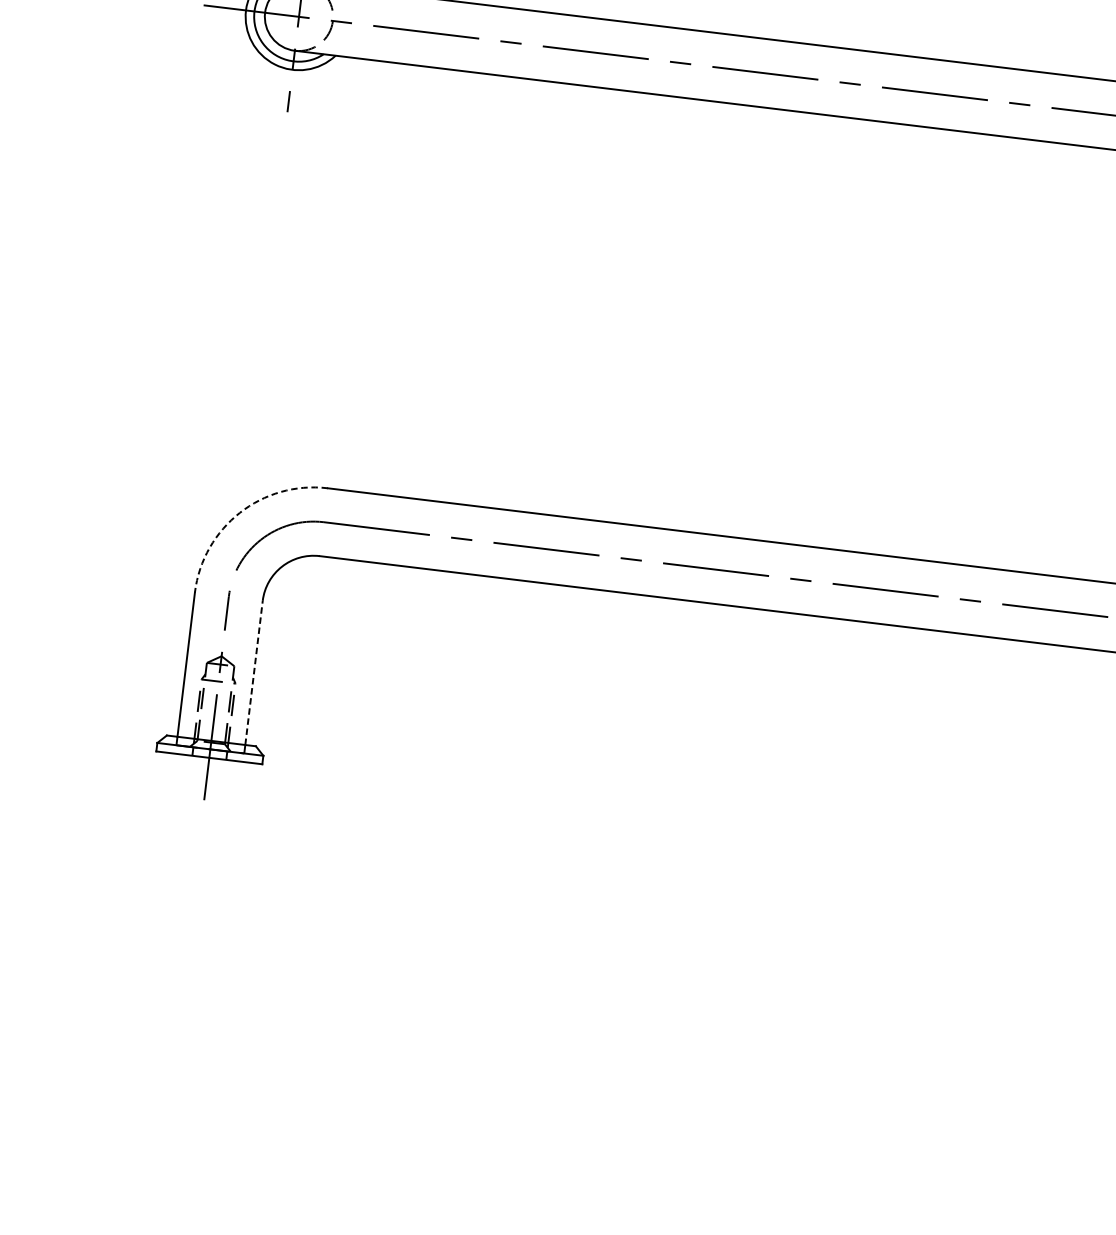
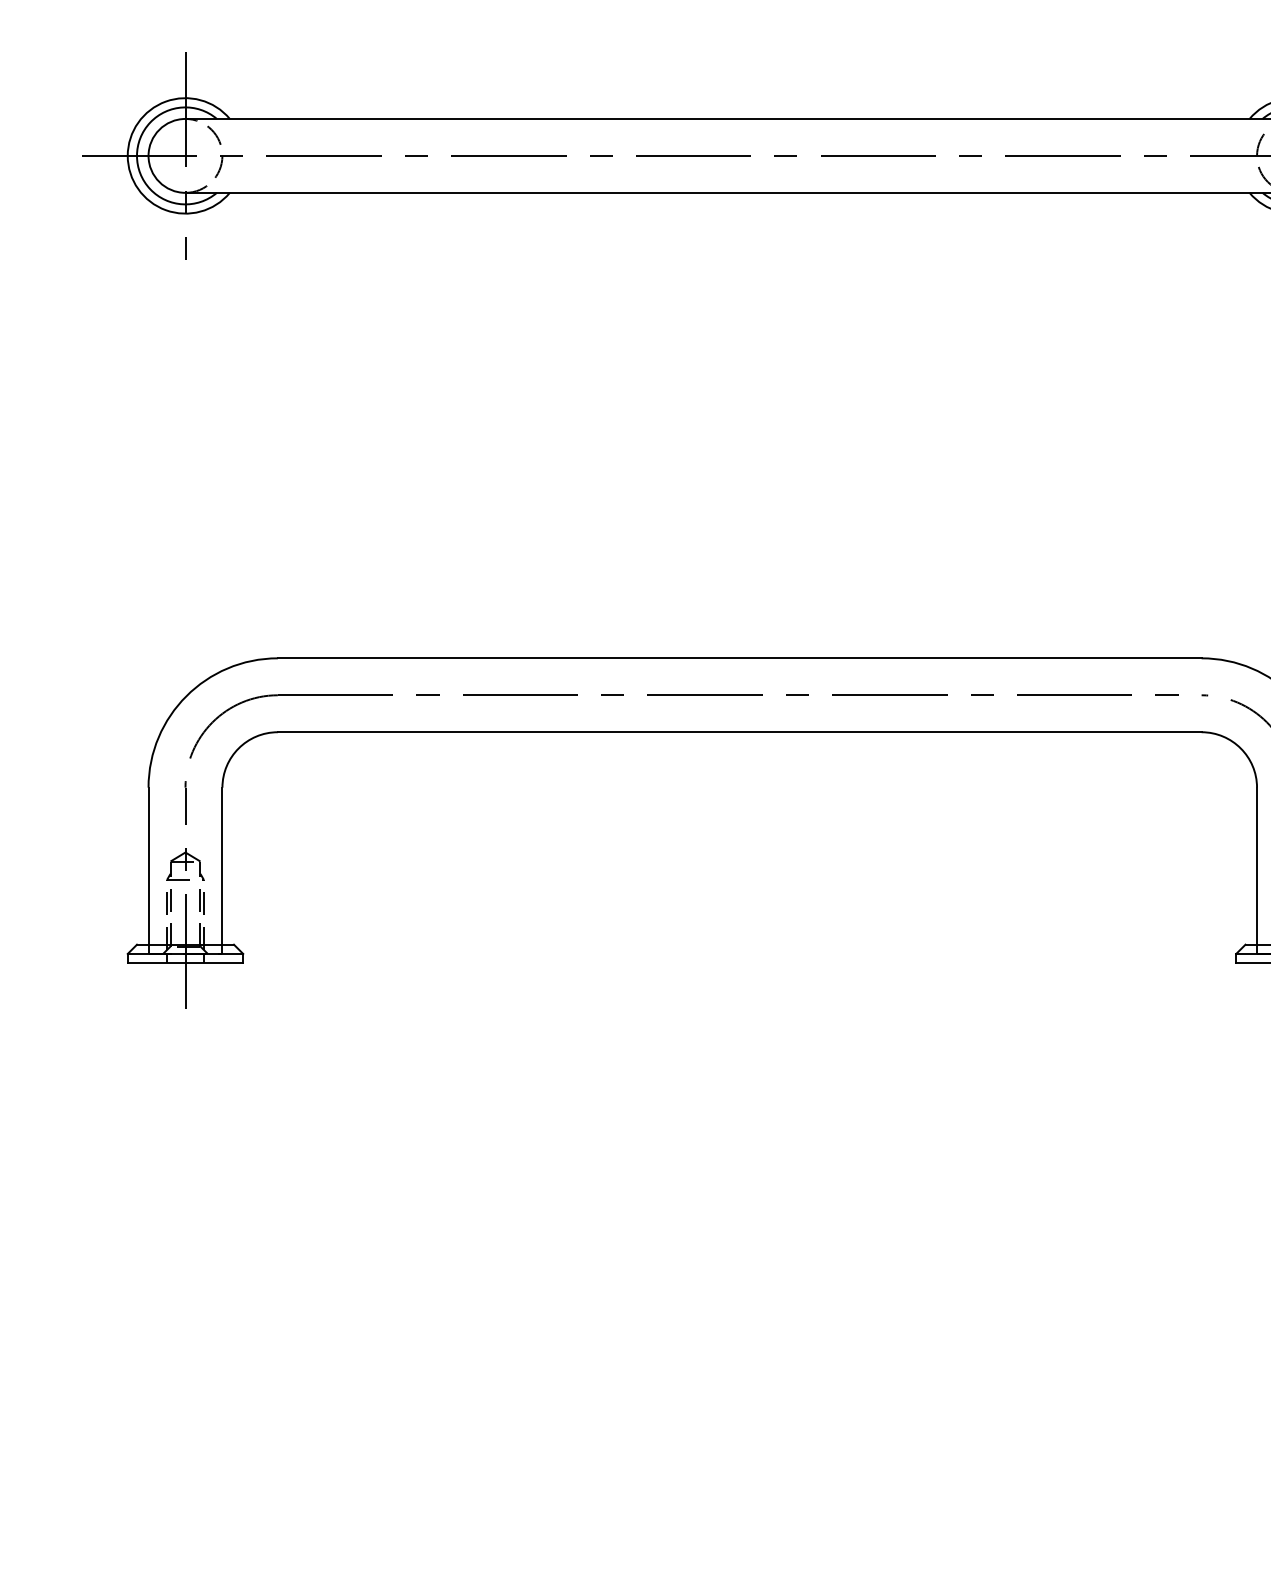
arc: (239, 513) -> (186, 696), dashed -> solid
line: (254, 673) -> (222, 866), dashed -> solid

